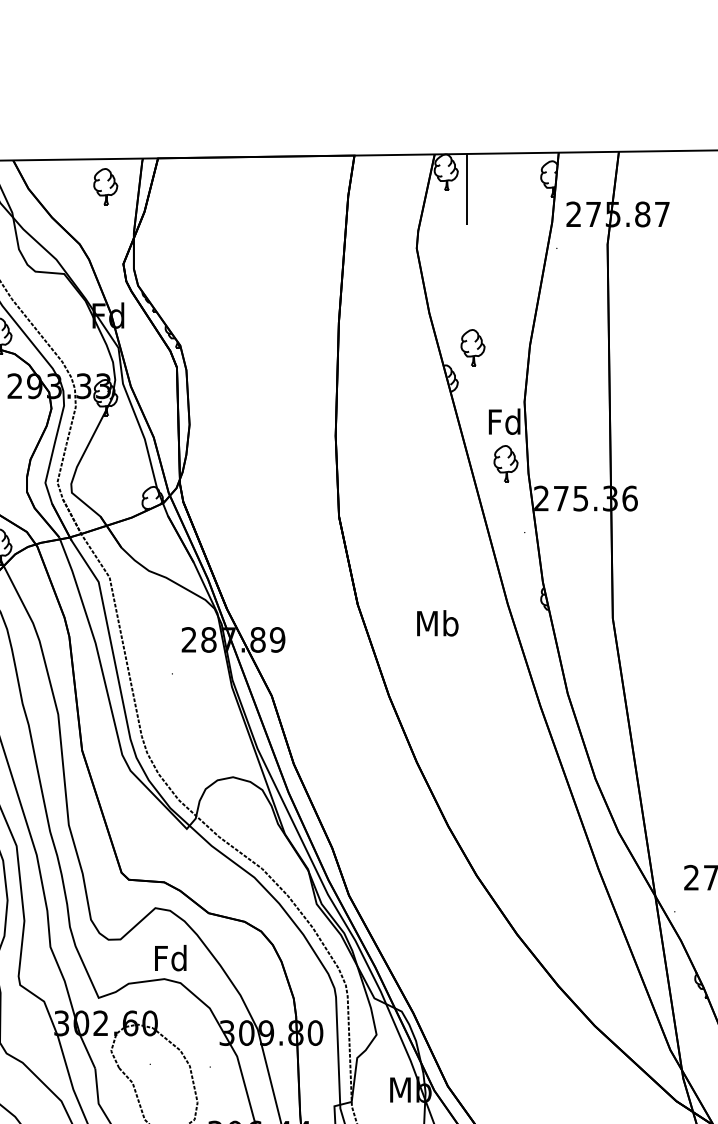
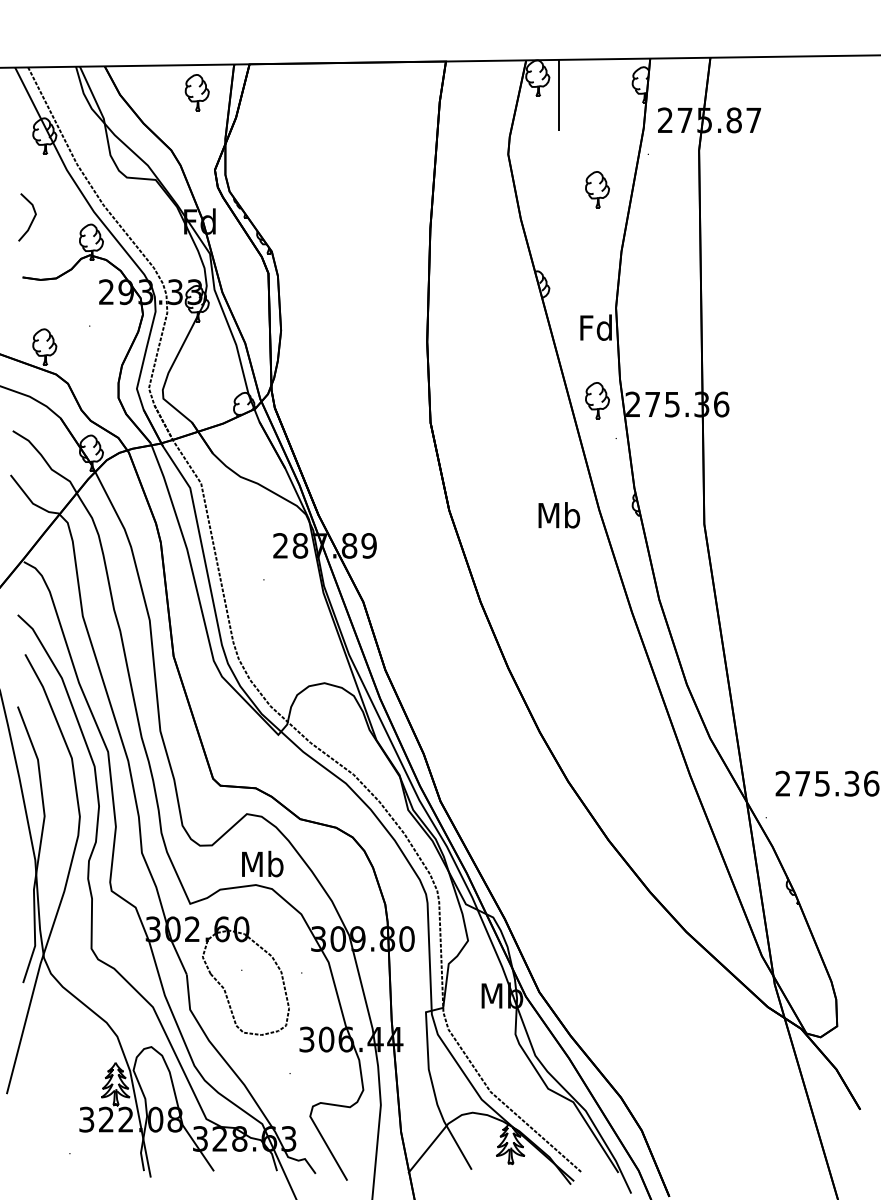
part: (472, 347) -> (597, 189), moved
part: (505, 463) -> (597, 400), moved
text: (437, 623) -> (559, 515), moved
text: (170, 957) -> (262, 863), Fd -> Mb

